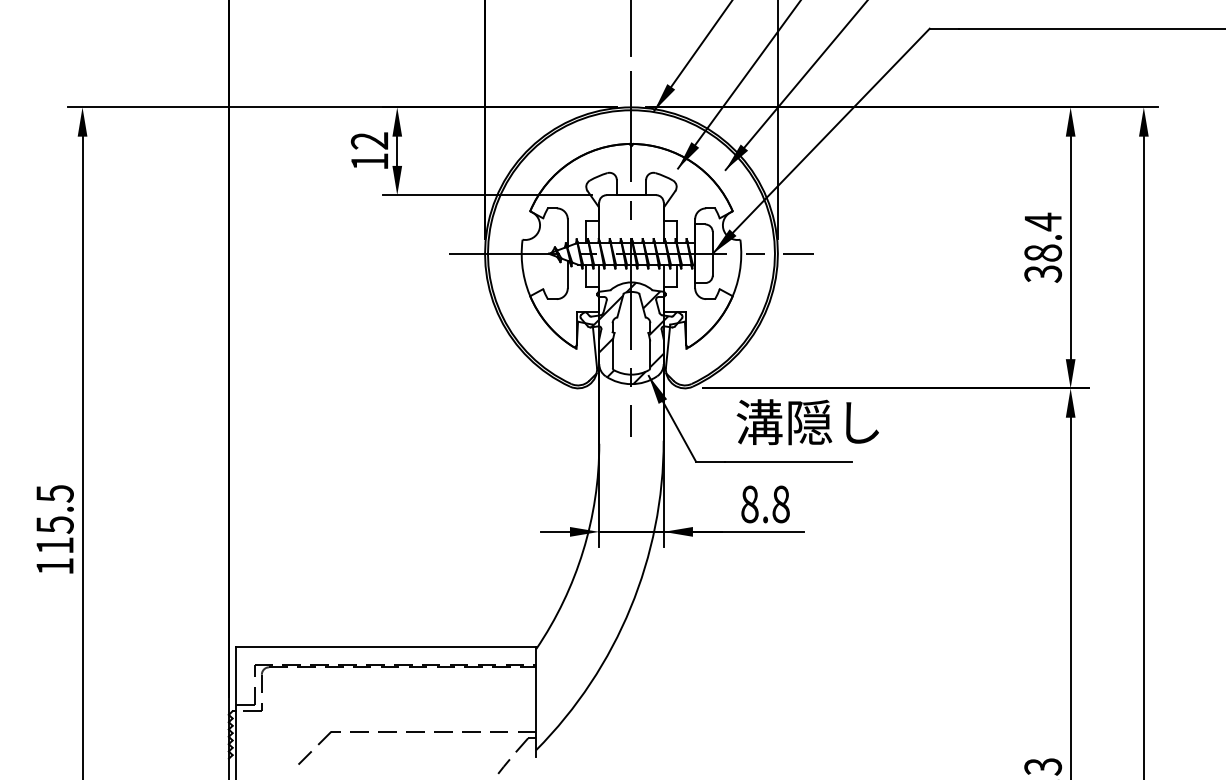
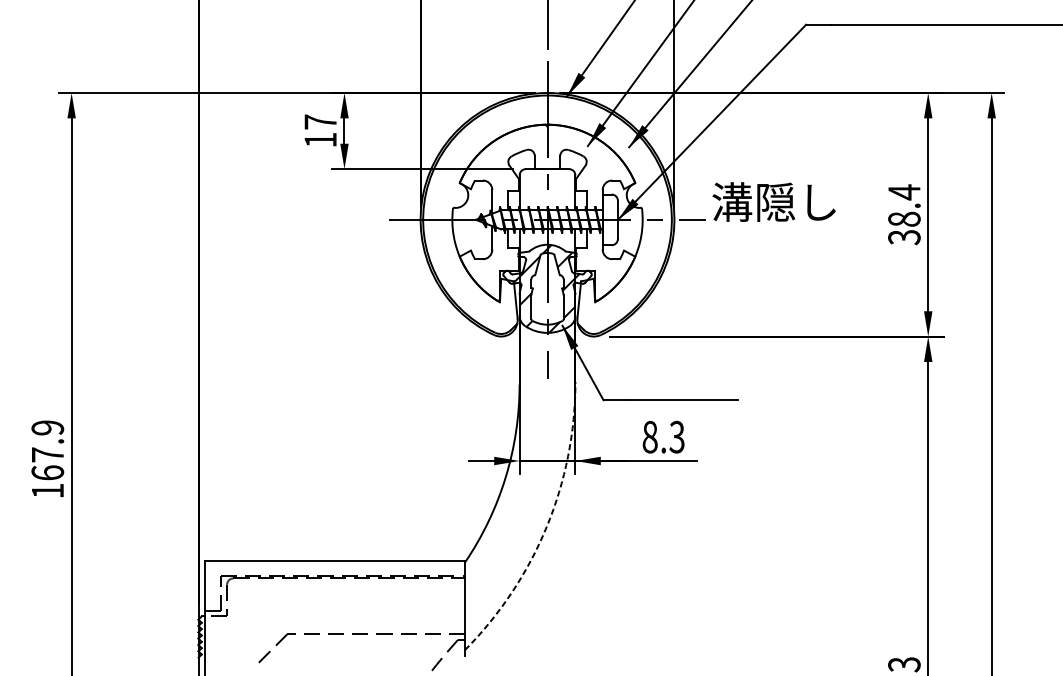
text: (369, 140) -> (320, 121), 12 -> 17
text: (807, 422) -> (773, 202), moved
text: (780, 504) -> (676, 437), 8.8 -> 8.3
text: (54, 519) -> (47, 450), 115.5 -> 167.9
arc: (630, 607) -> (546, 526), solid -> dashed

